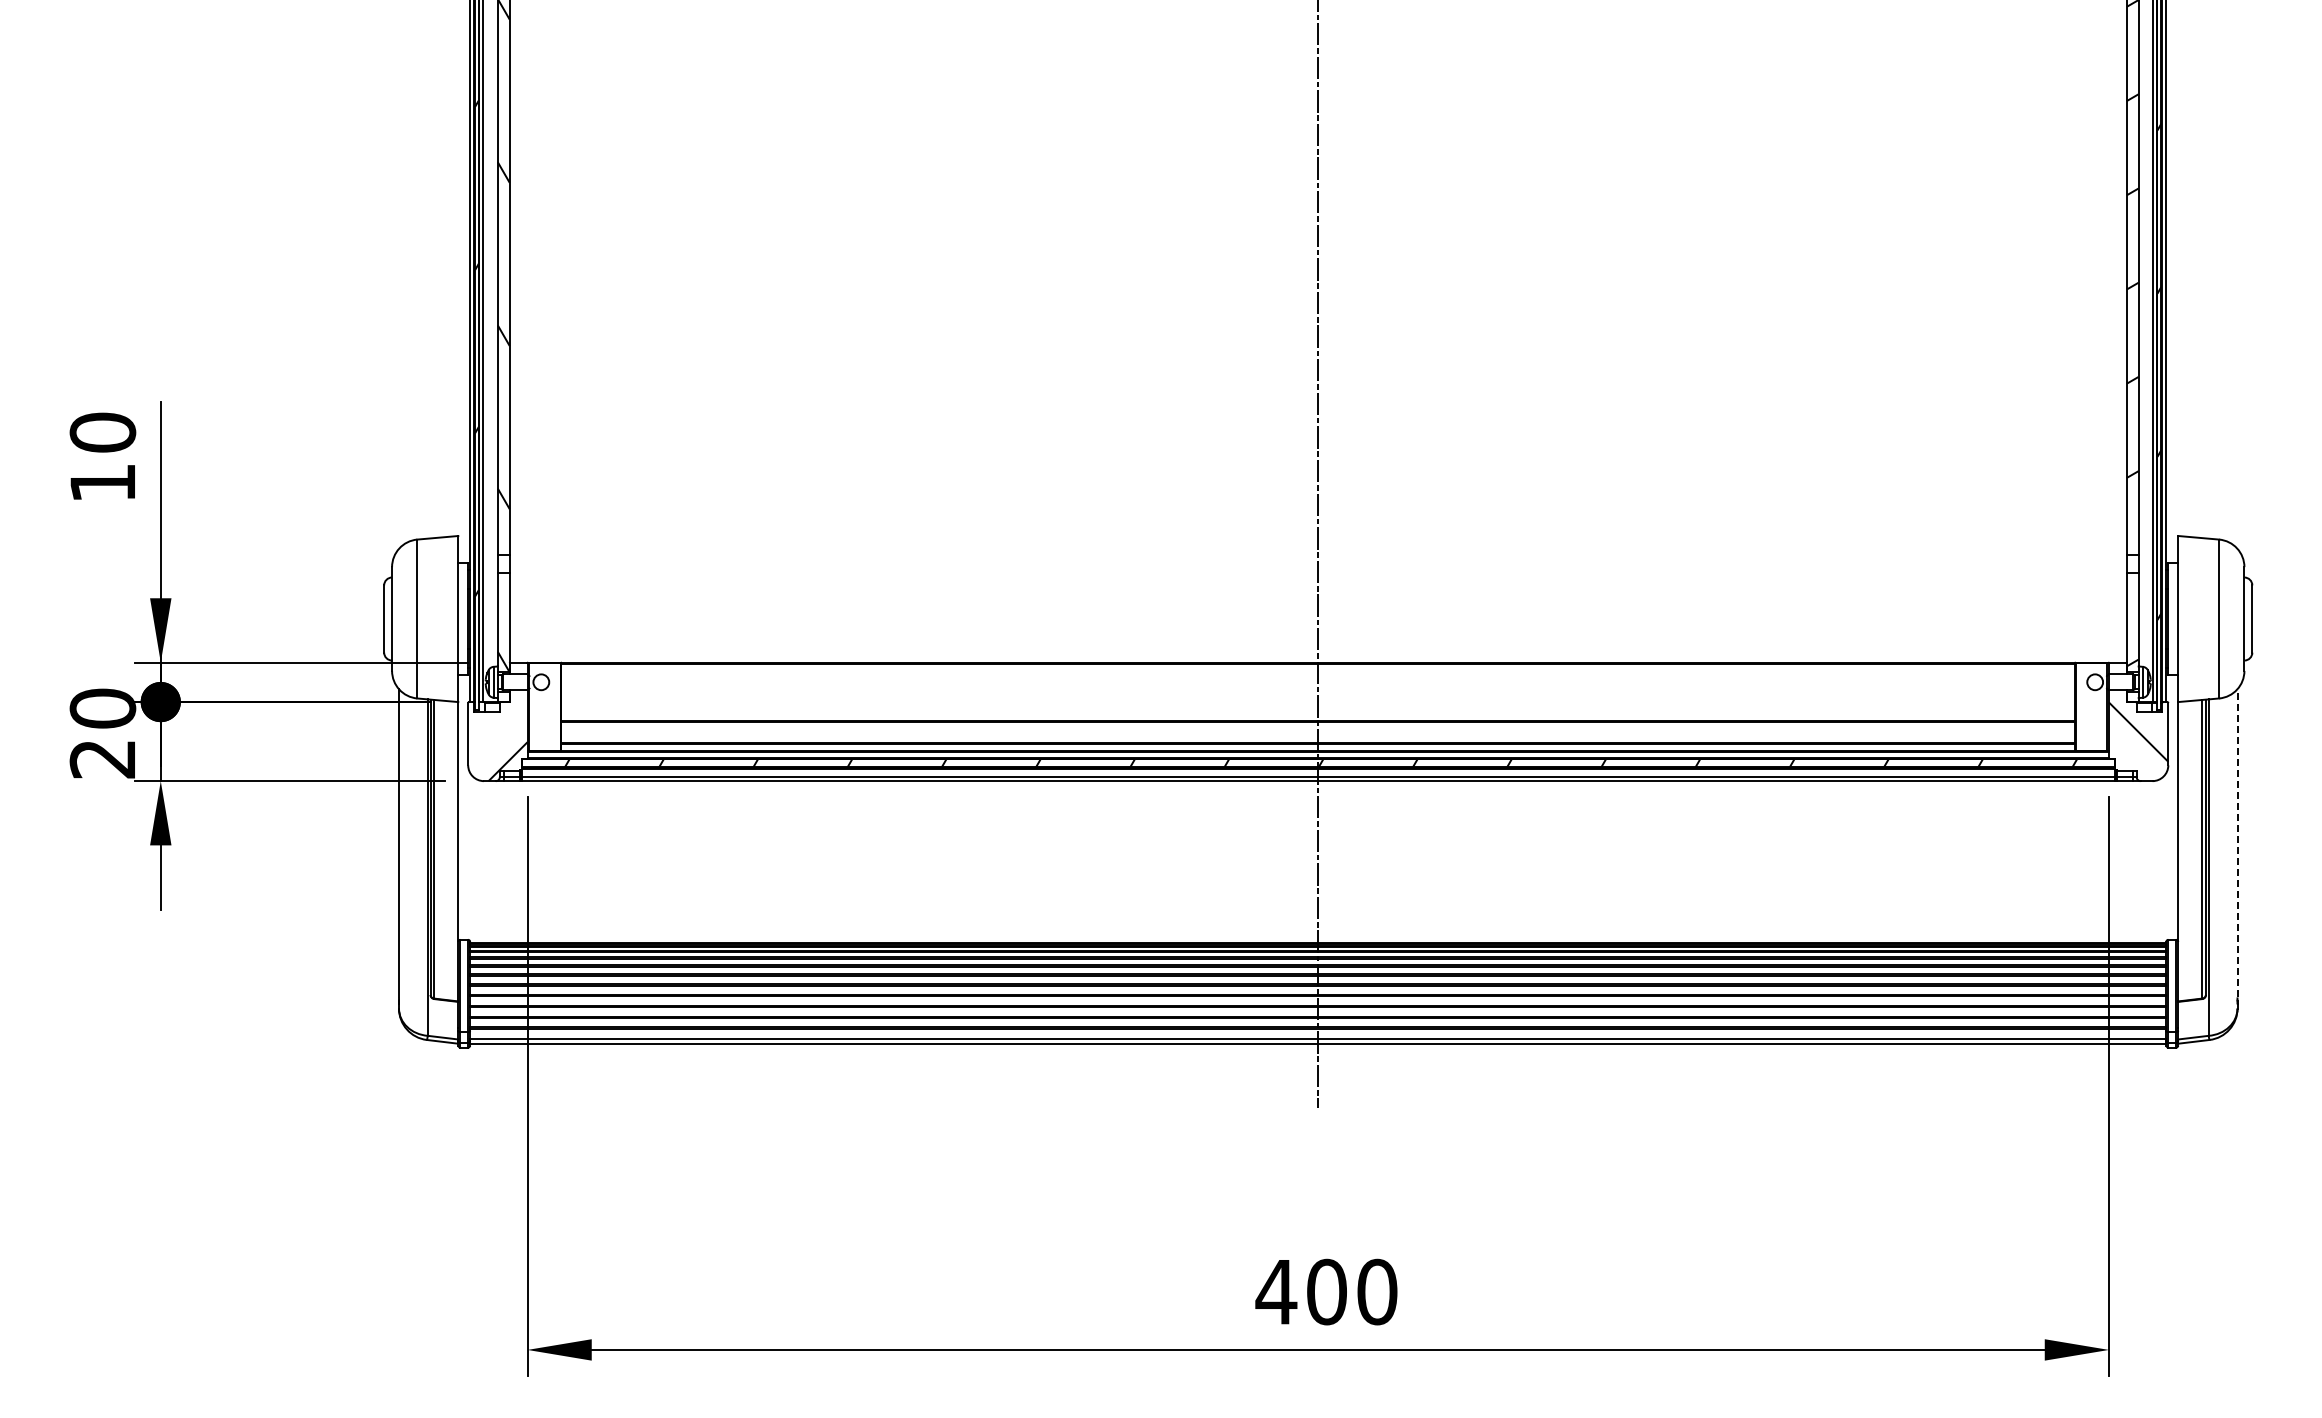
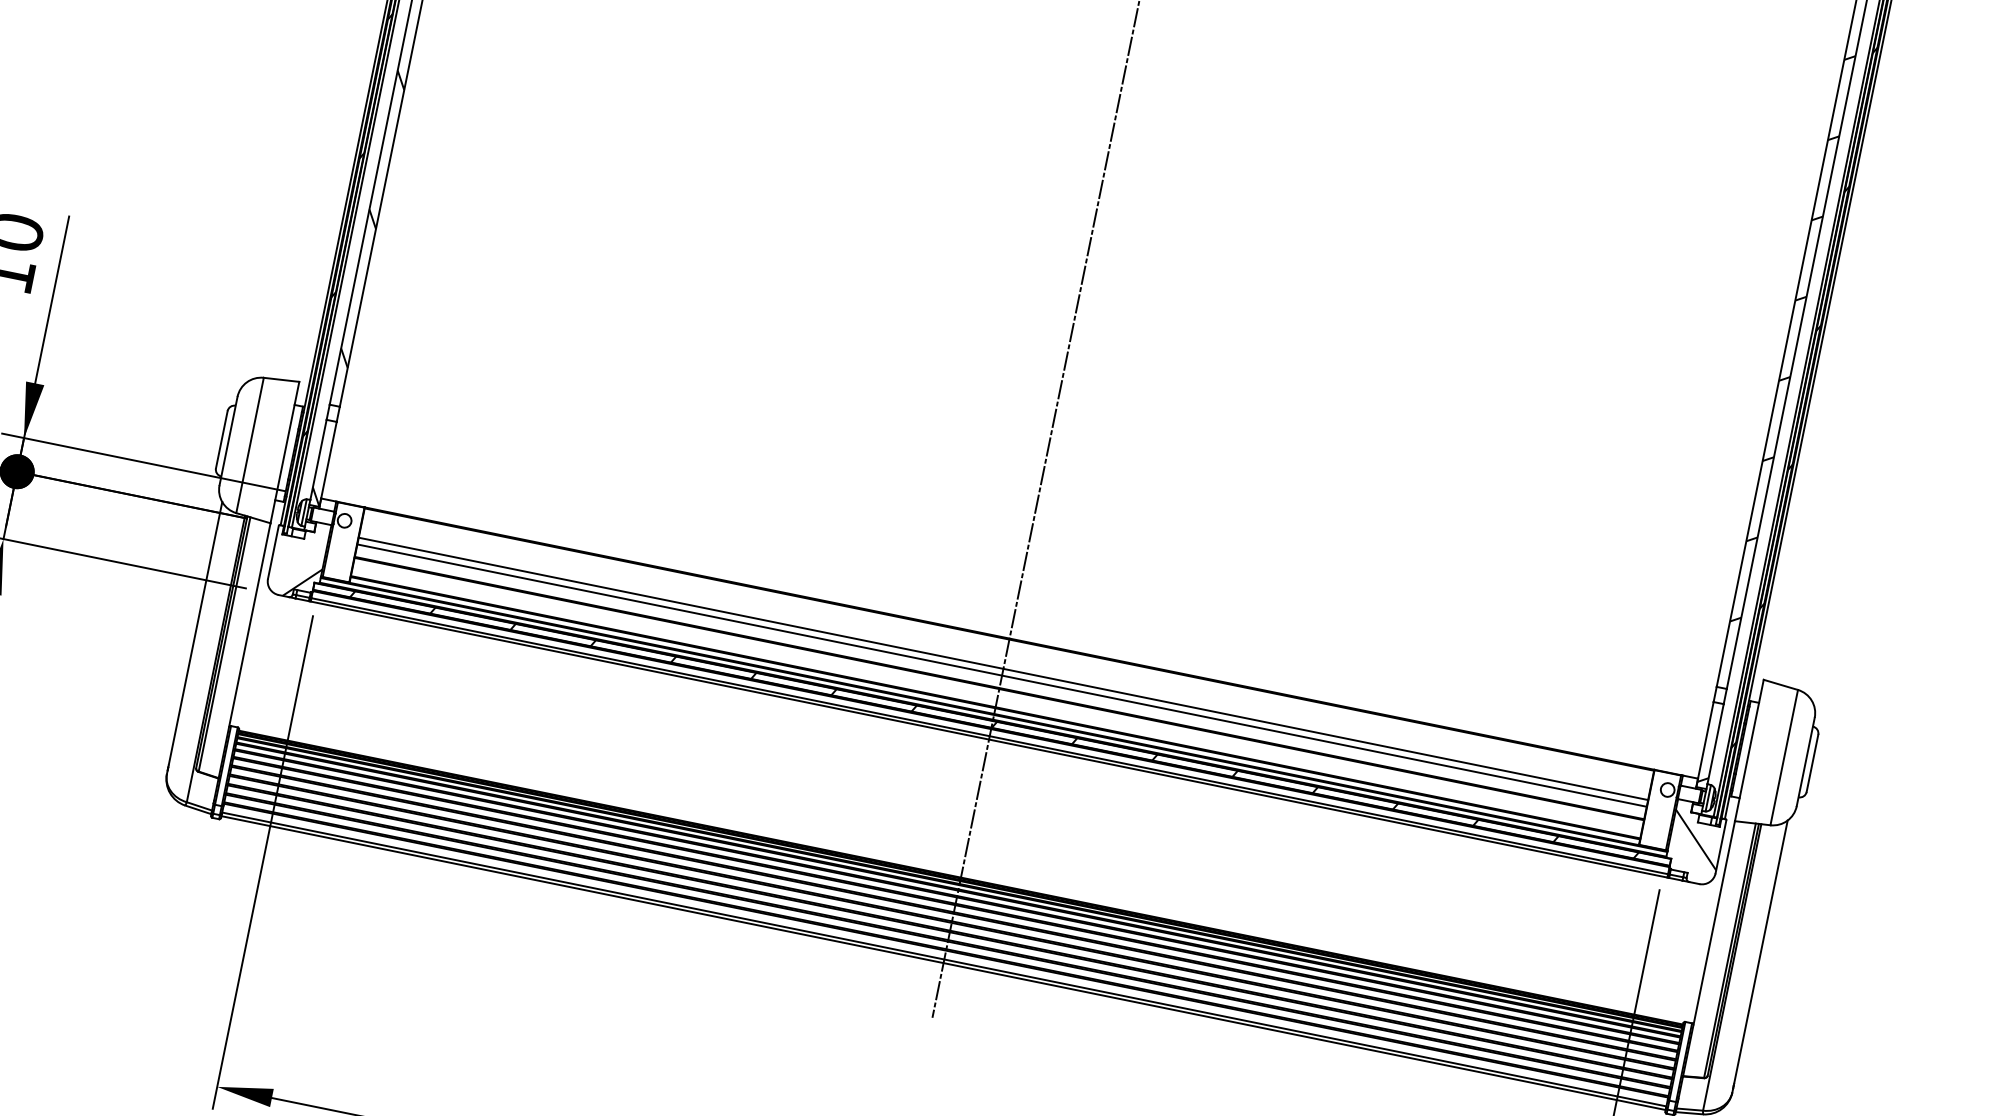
line: (1318, 698) -> (1003, 669), added
line: (1318, 706) -> (1002, 676), added
line: (2237, 842) -> (1761, 951), dashed -> solid

